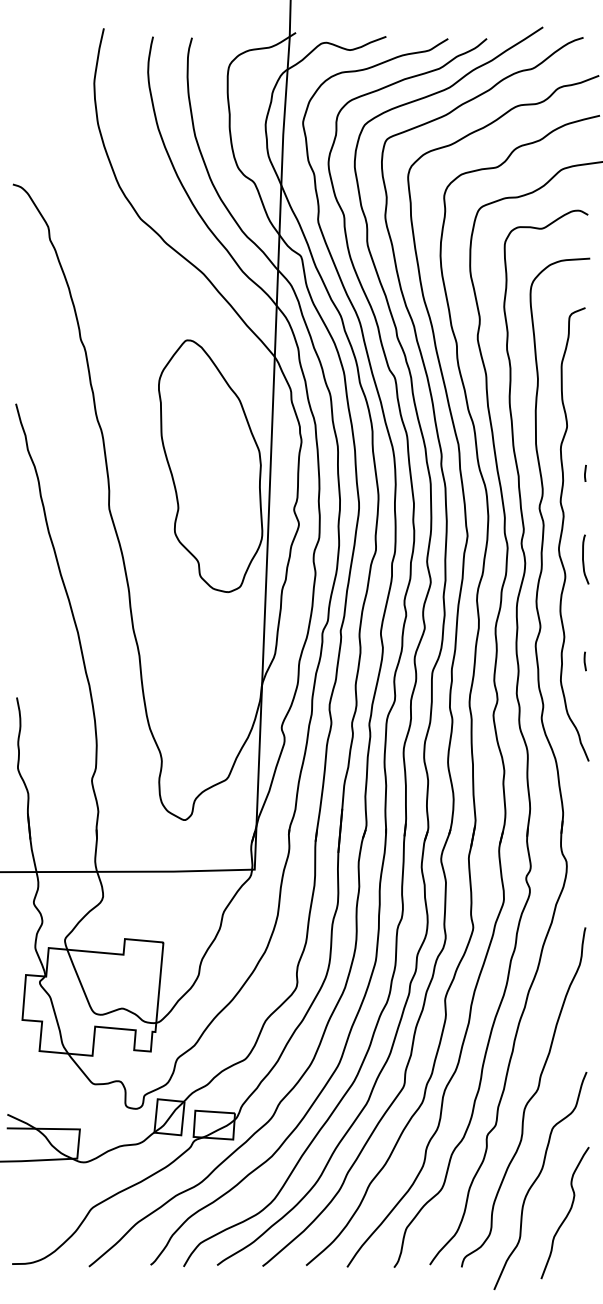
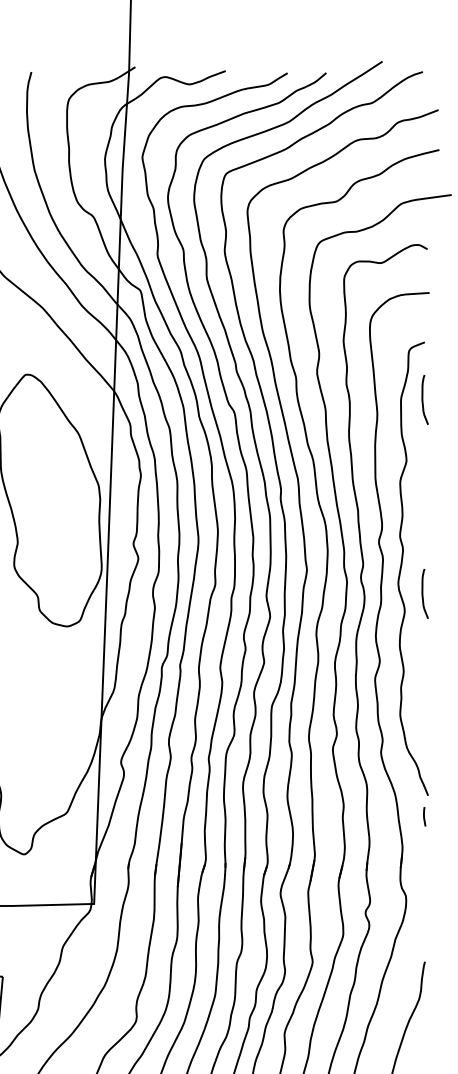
curve: (583, 365) -> (422, 399), added
line: (585, 472) -> (424, 506), removed
line: (584, 661) -> (423, 816), moved

